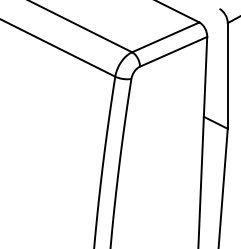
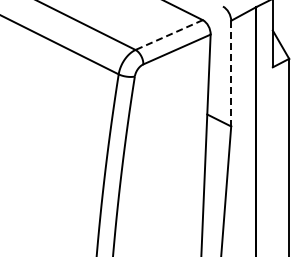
line: (166, 37) -> (169, 35), solid -> dashed
line: (228, 75) -> (231, 73), solid -> dashed

